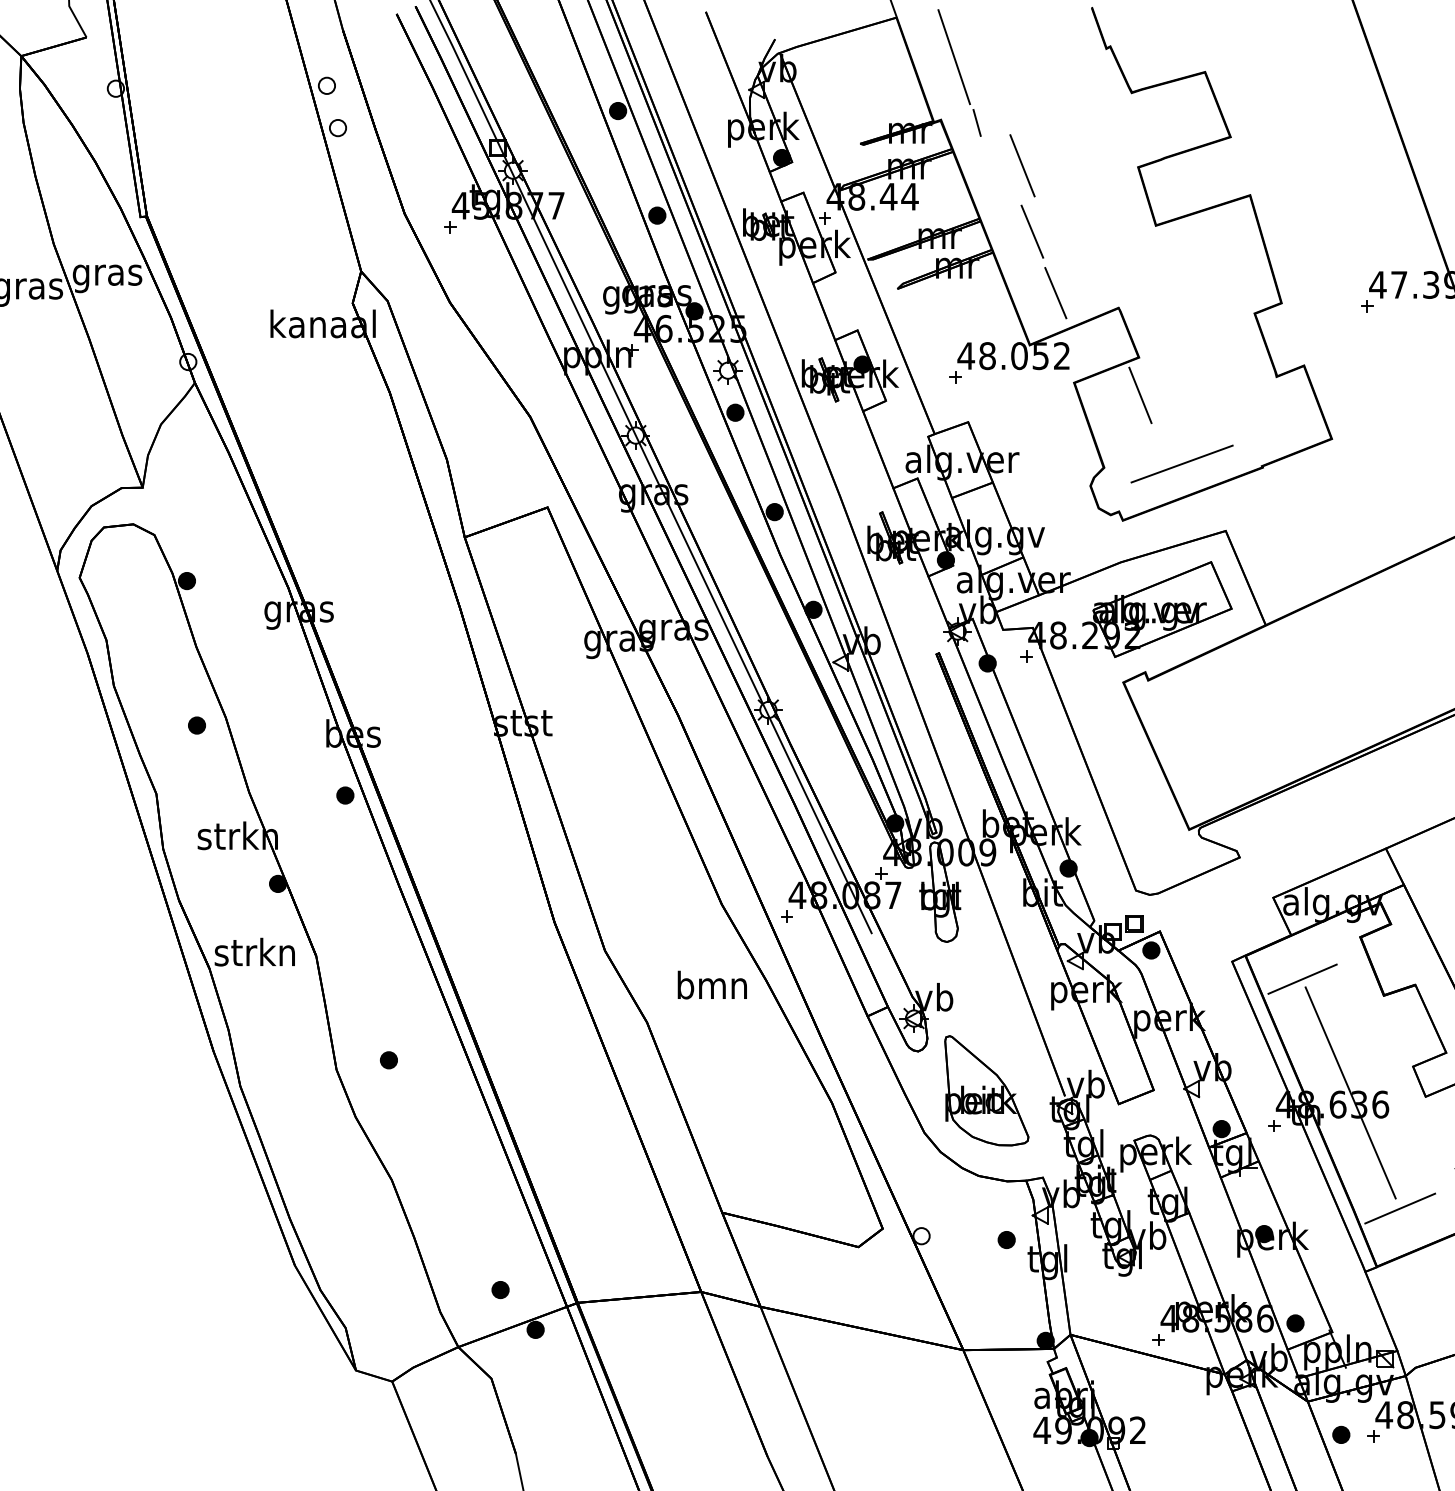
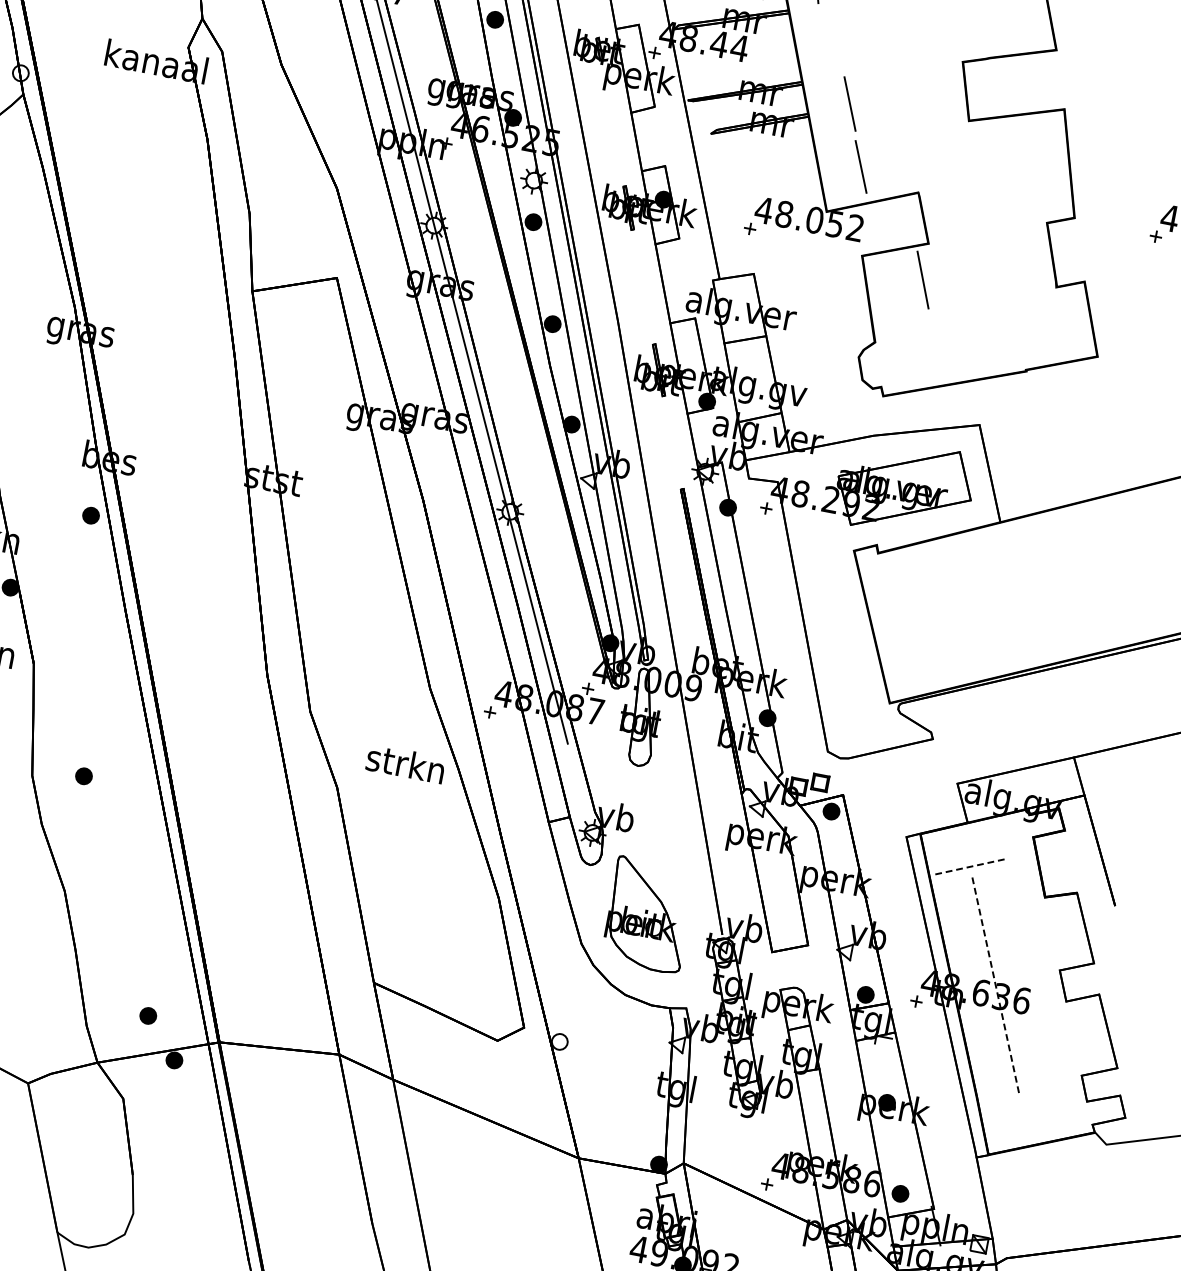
line: (1022, 165) -> (852, 39), removed
line: (1181, 463) -> (949, 352), removed
line: (1303, 979) -> (971, 867), solid -> dashed
text: (711, 984) -> (405, 763), bmn -> strkn
line: (1350, 1092) -> (995, 983), solid -> dashed
line: (1400, 1208) -> (1021, 1103), removed
part: (1006, 1239) -> (640, 1060), removed

